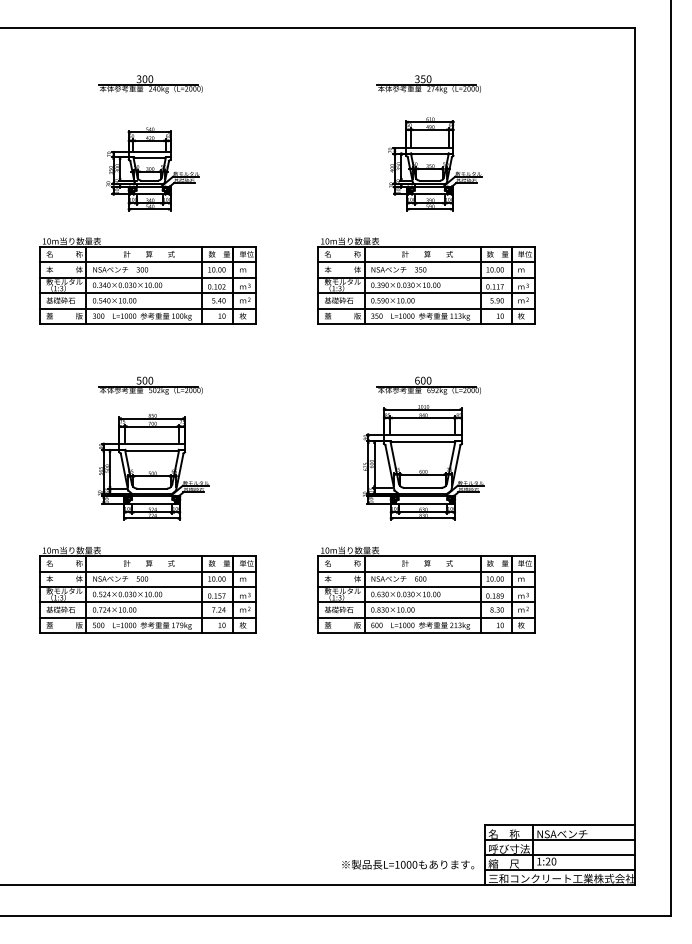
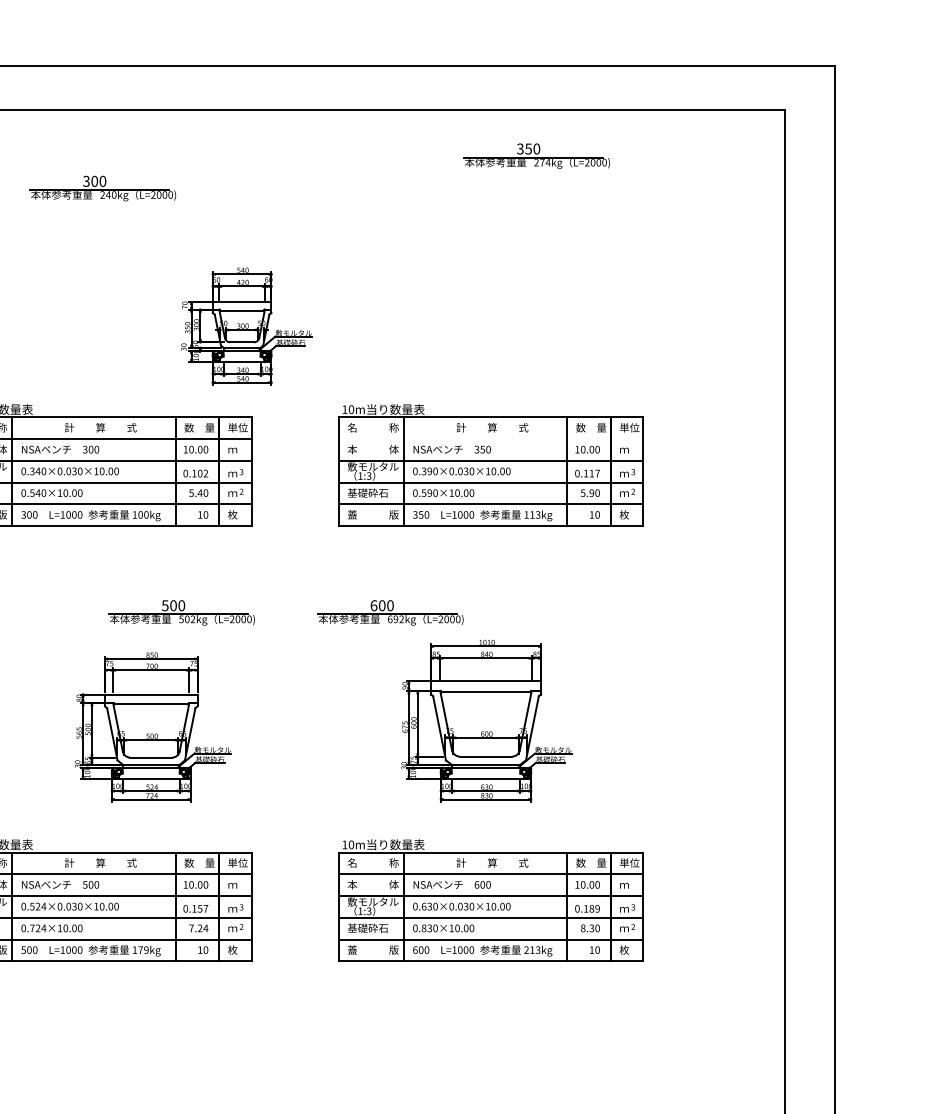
part: (428, 84) -> (536, 156), moved
part: (435, 164) -> (503, 301), removed
part: (152, 169) -> (246, 326), moved
line: (426, 262) -> (490, 439), removed
part: (150, 385) -> (181, 612), moved
part: (428, 385) -> (389, 612), moved
part: (153, 467) -> (153, 727), moved

